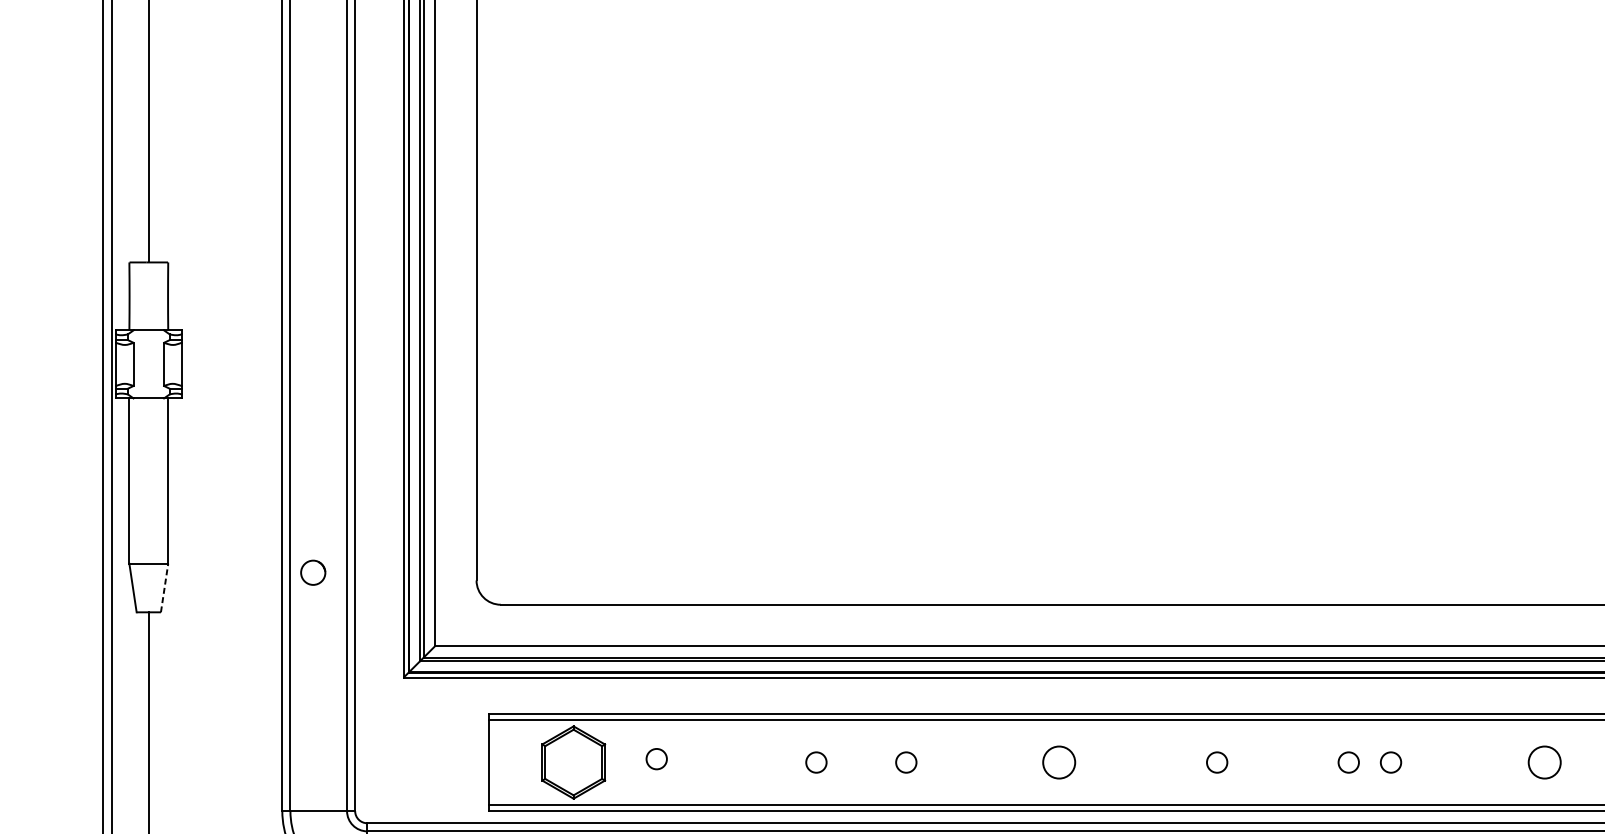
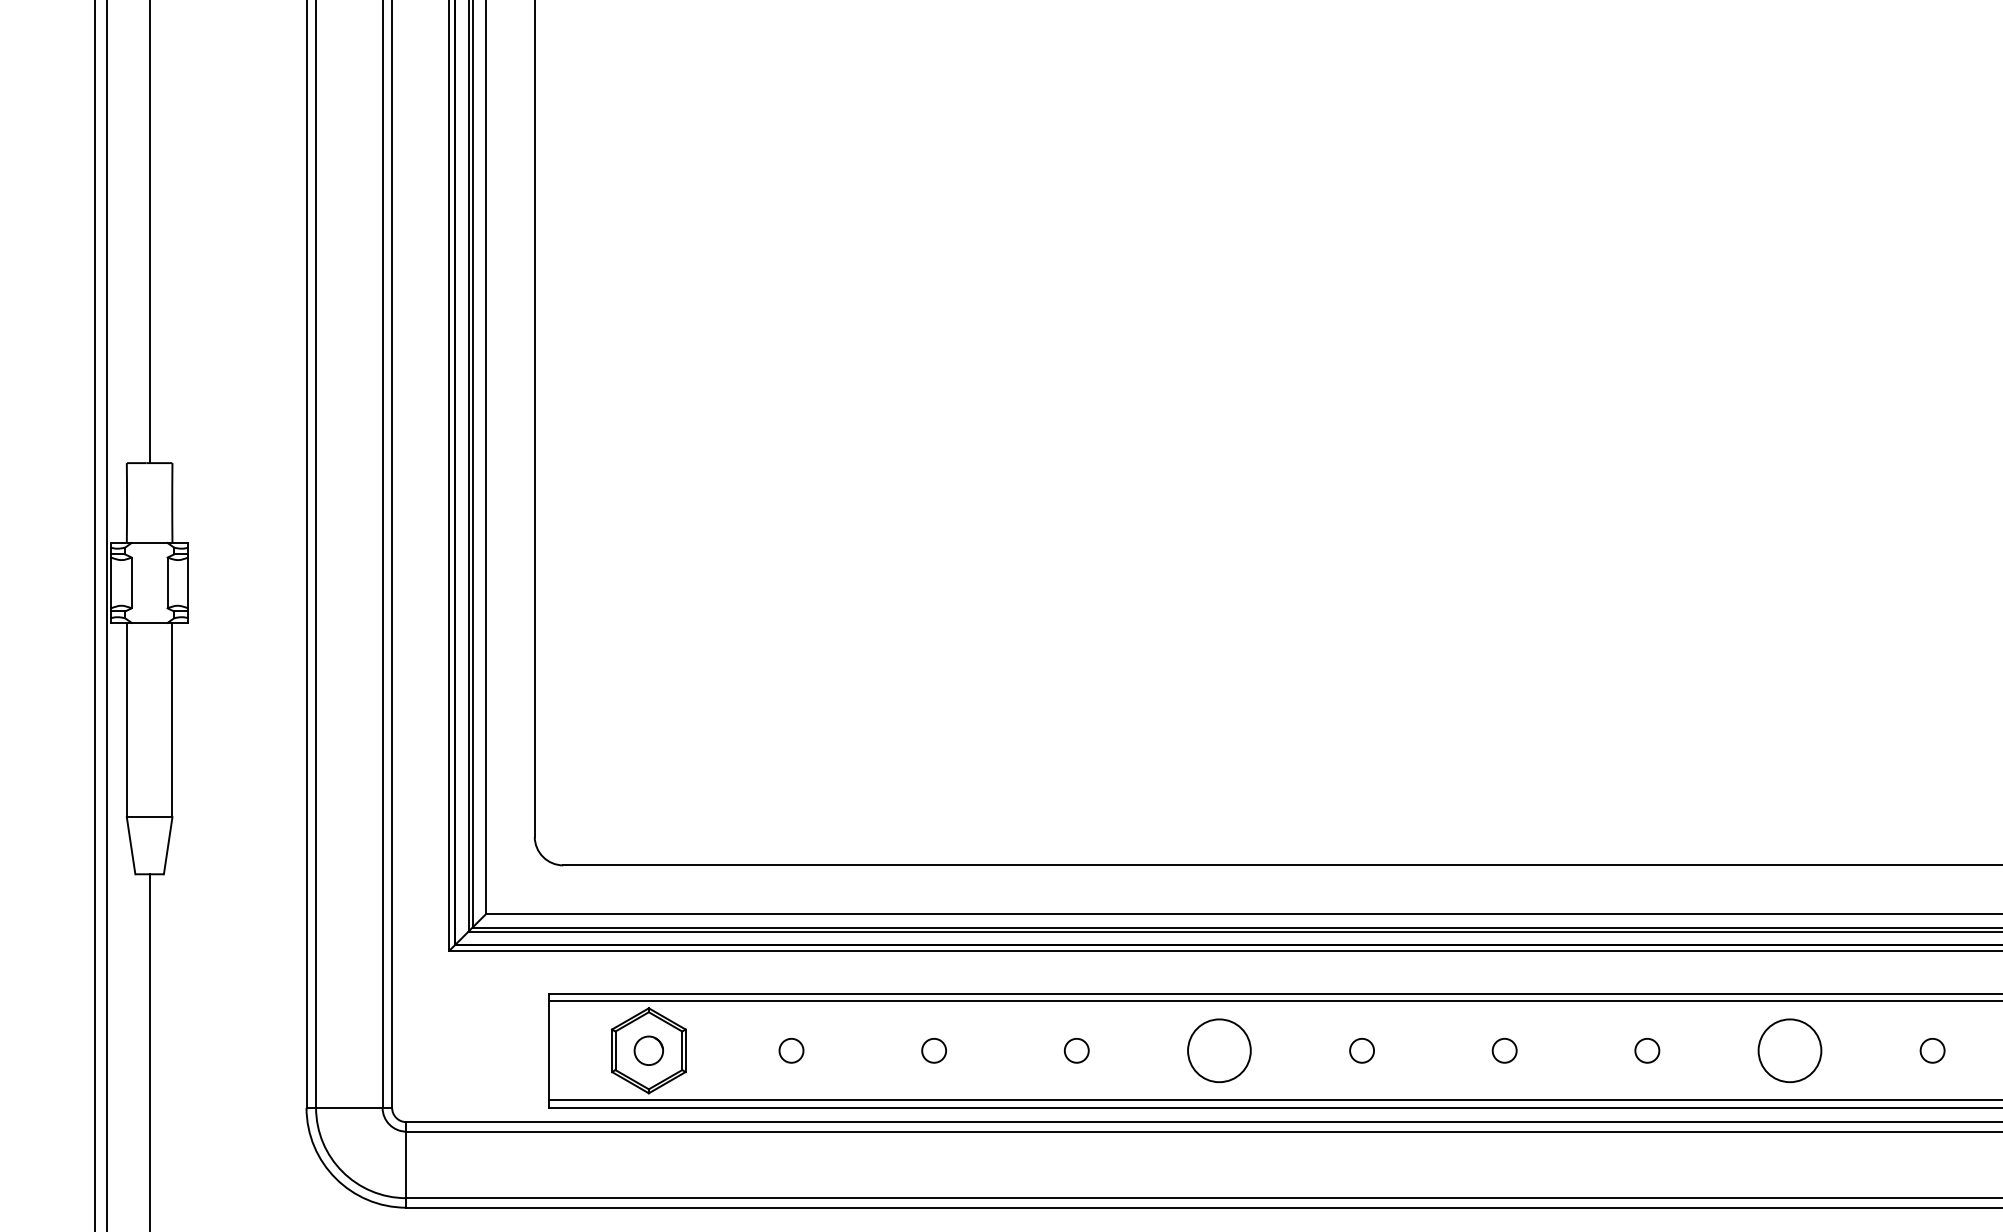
circle: (312, 572) -> (648, 1050), moved
line: (164, 587) -> (168, 845), dashed -> solid
circle: (656, 758) -> (791, 1050), moved
circle: (906, 762) -> (1076, 1050), moved
circle: (1059, 762) -> (1219, 1050), size x1.67
circle: (1216, 762) -> (1361, 1050), moved
circle: (1348, 762) -> (1504, 1050), moved
circle: (1391, 762) -> (1647, 1050), moved
circle: (1544, 762) -> (1789, 1050), size x1.67

